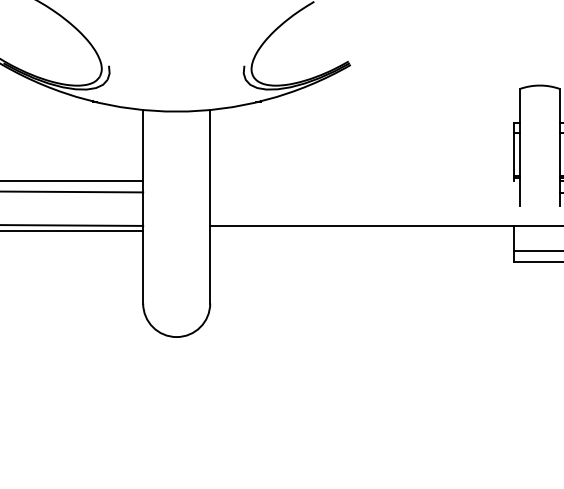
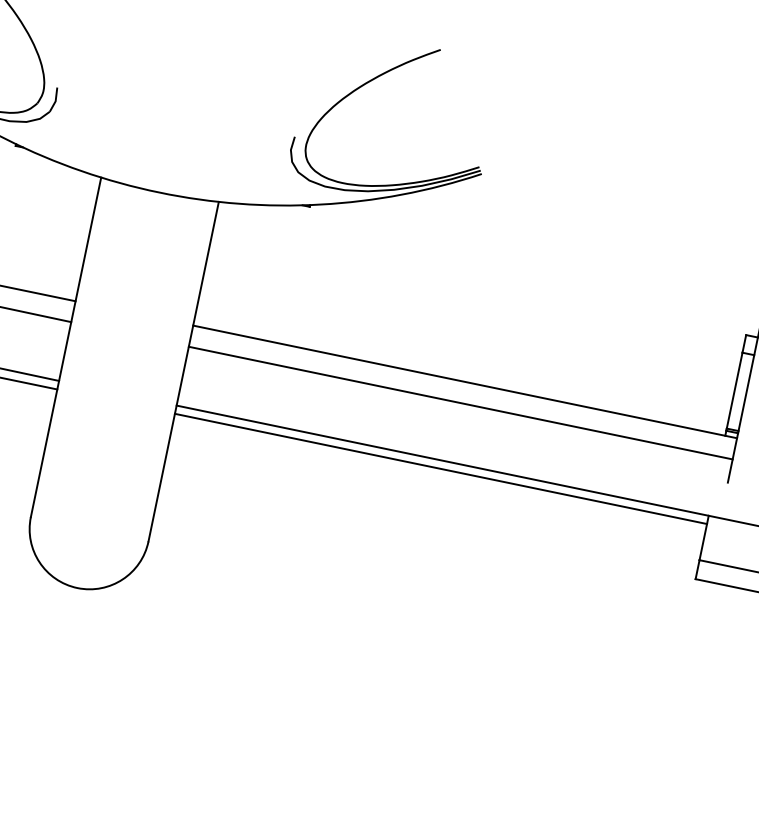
line: (365, 180) -> (465, 382), added
line: (365, 192) -> (461, 403), added
line: (361, 230) -> (440, 468), added

